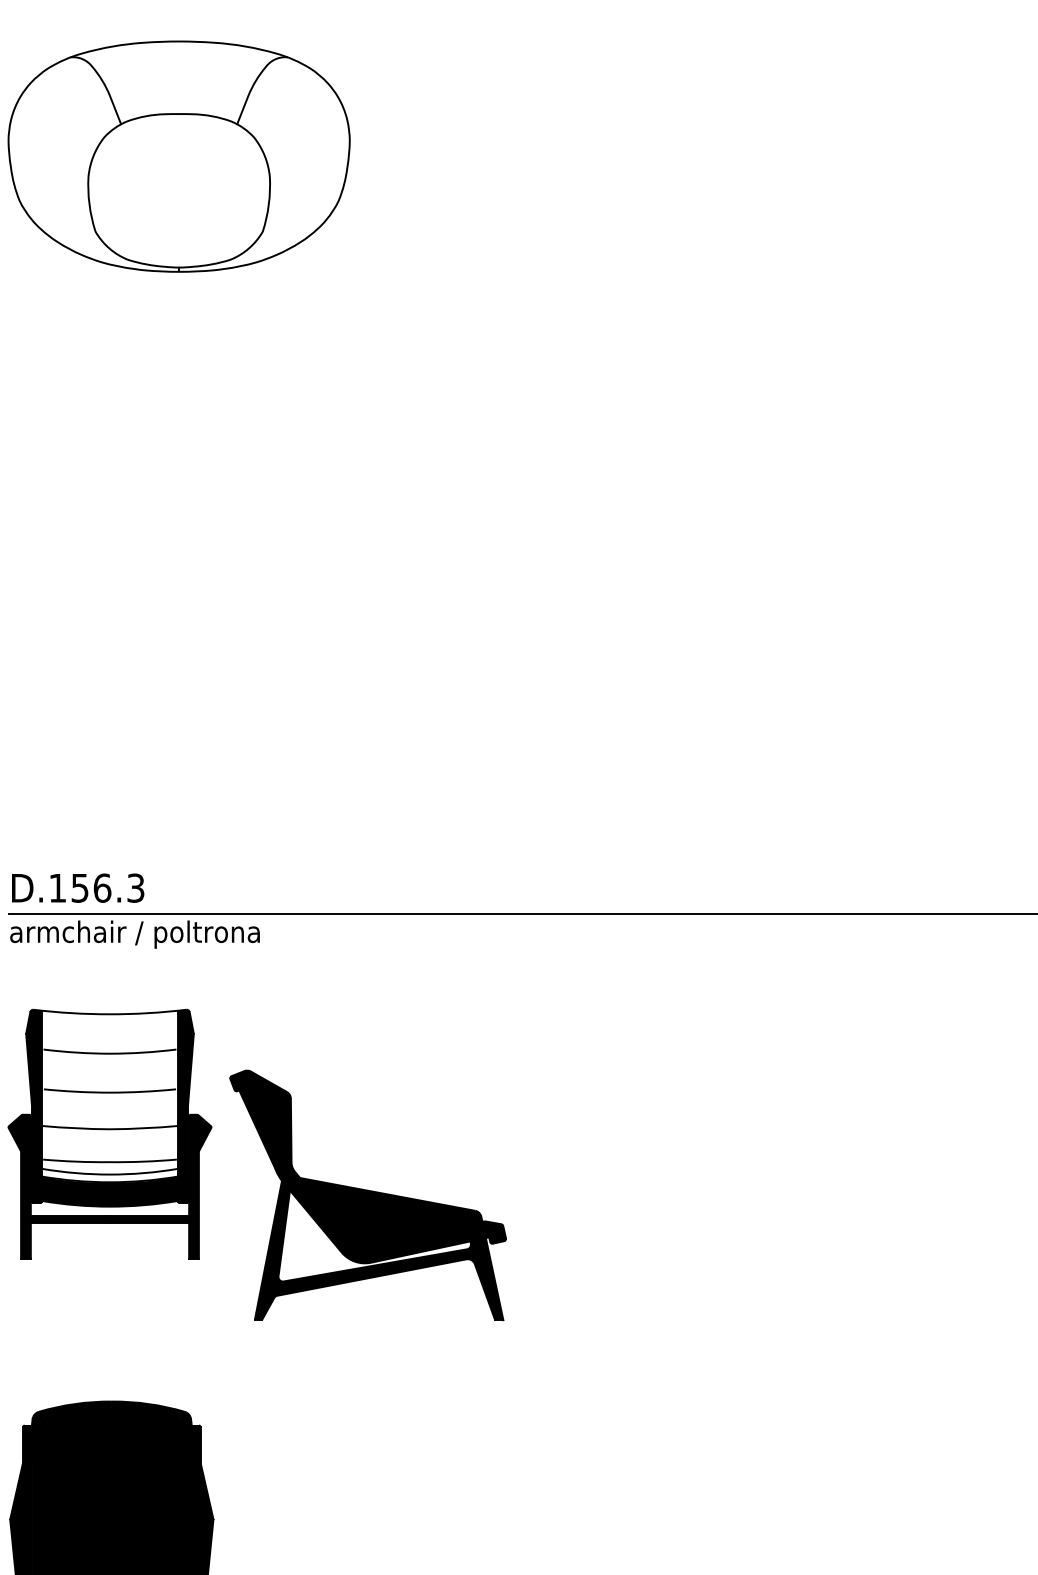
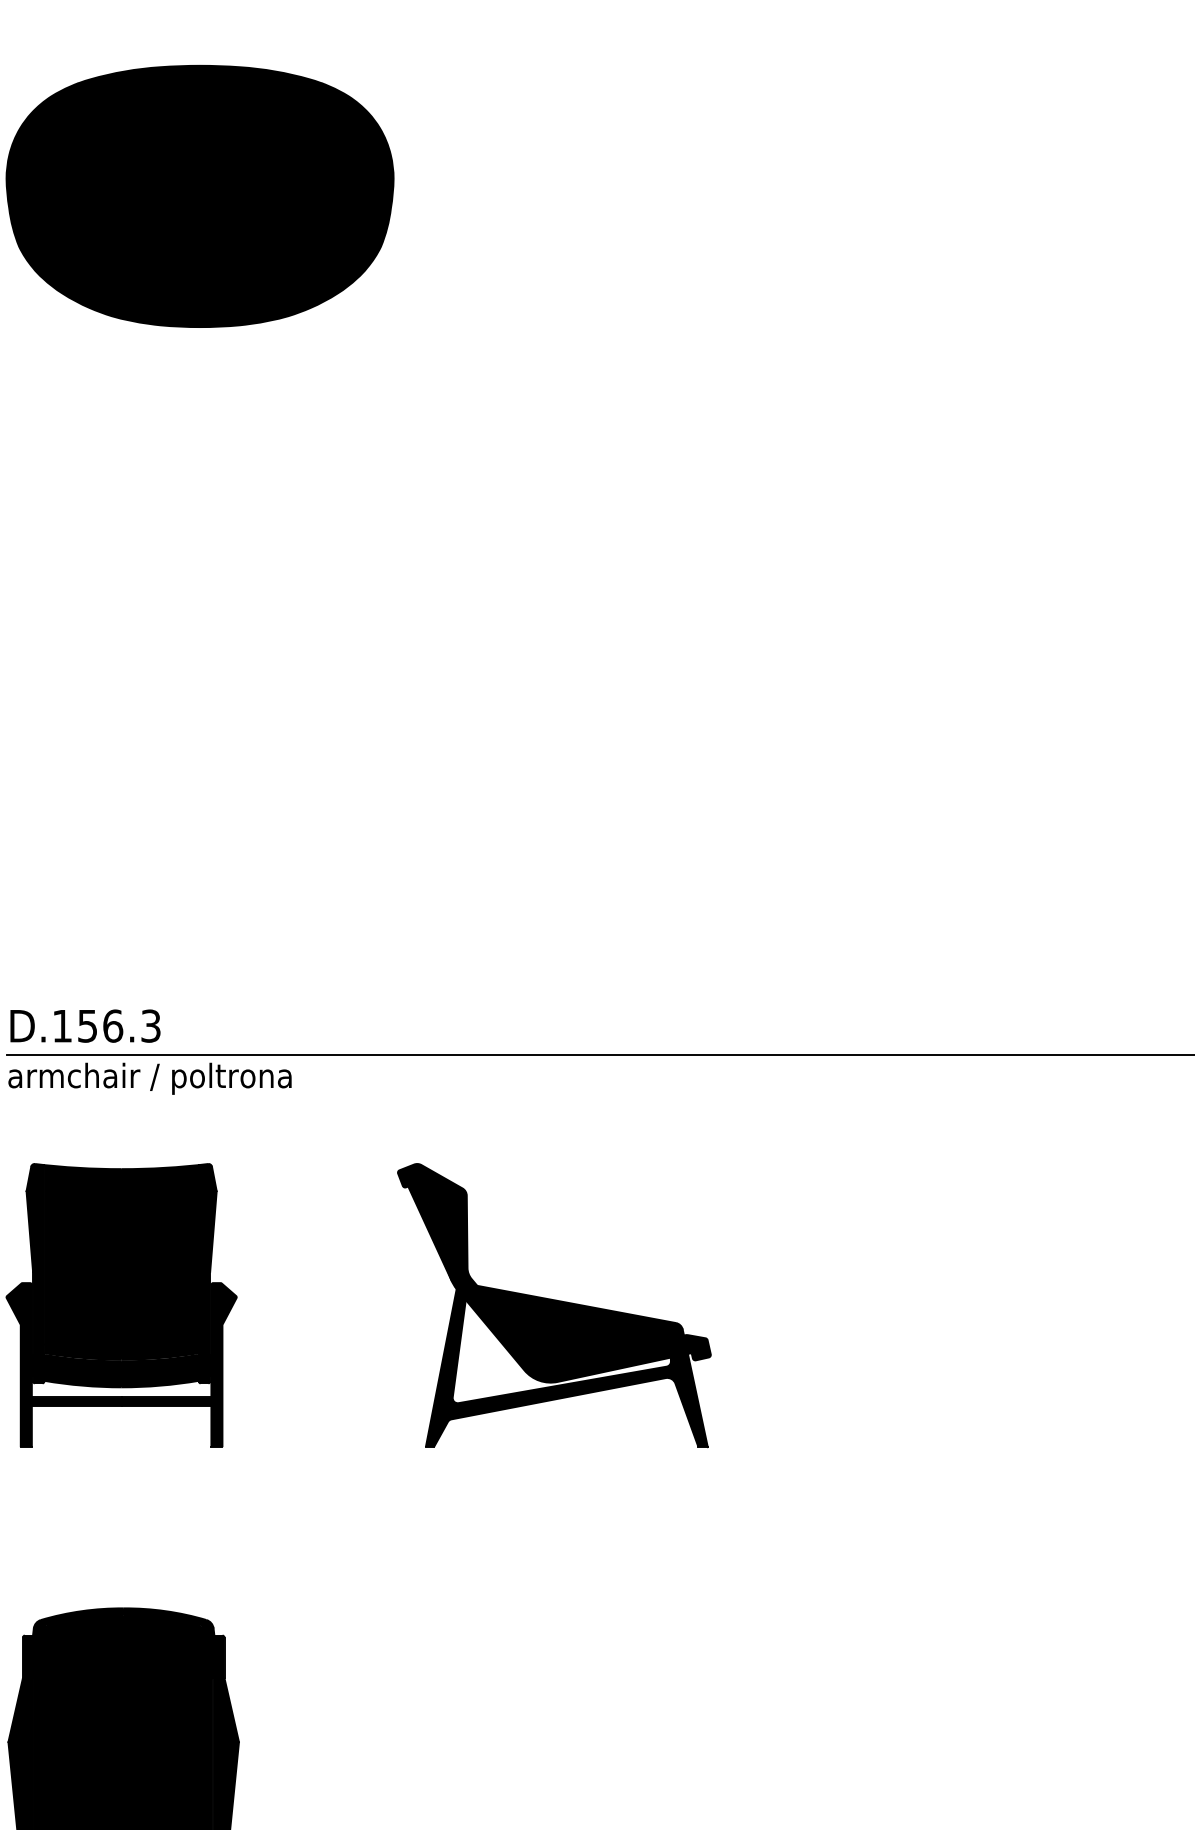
fill: (178, 156) -> (199, 196), added
fill: (109, 1096) -> (121, 1262), added
part: (368, 1195) -> (554, 1305), moved

